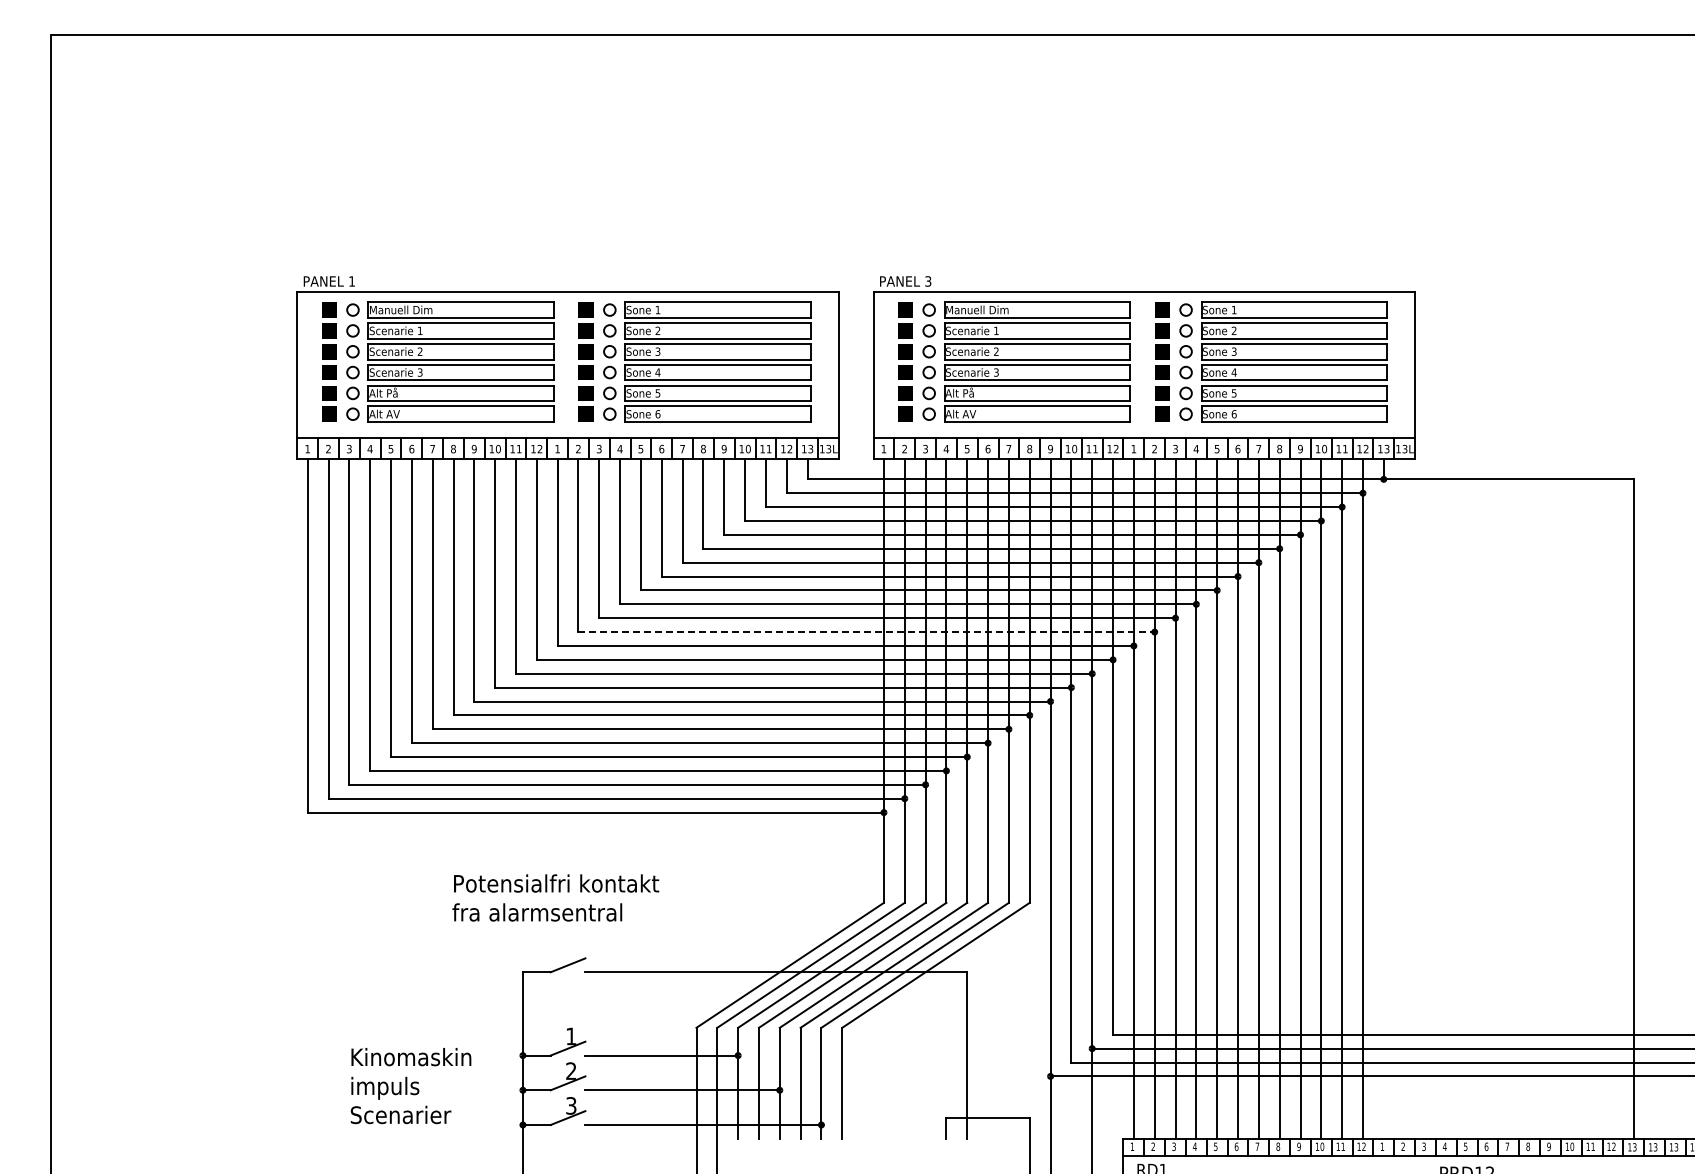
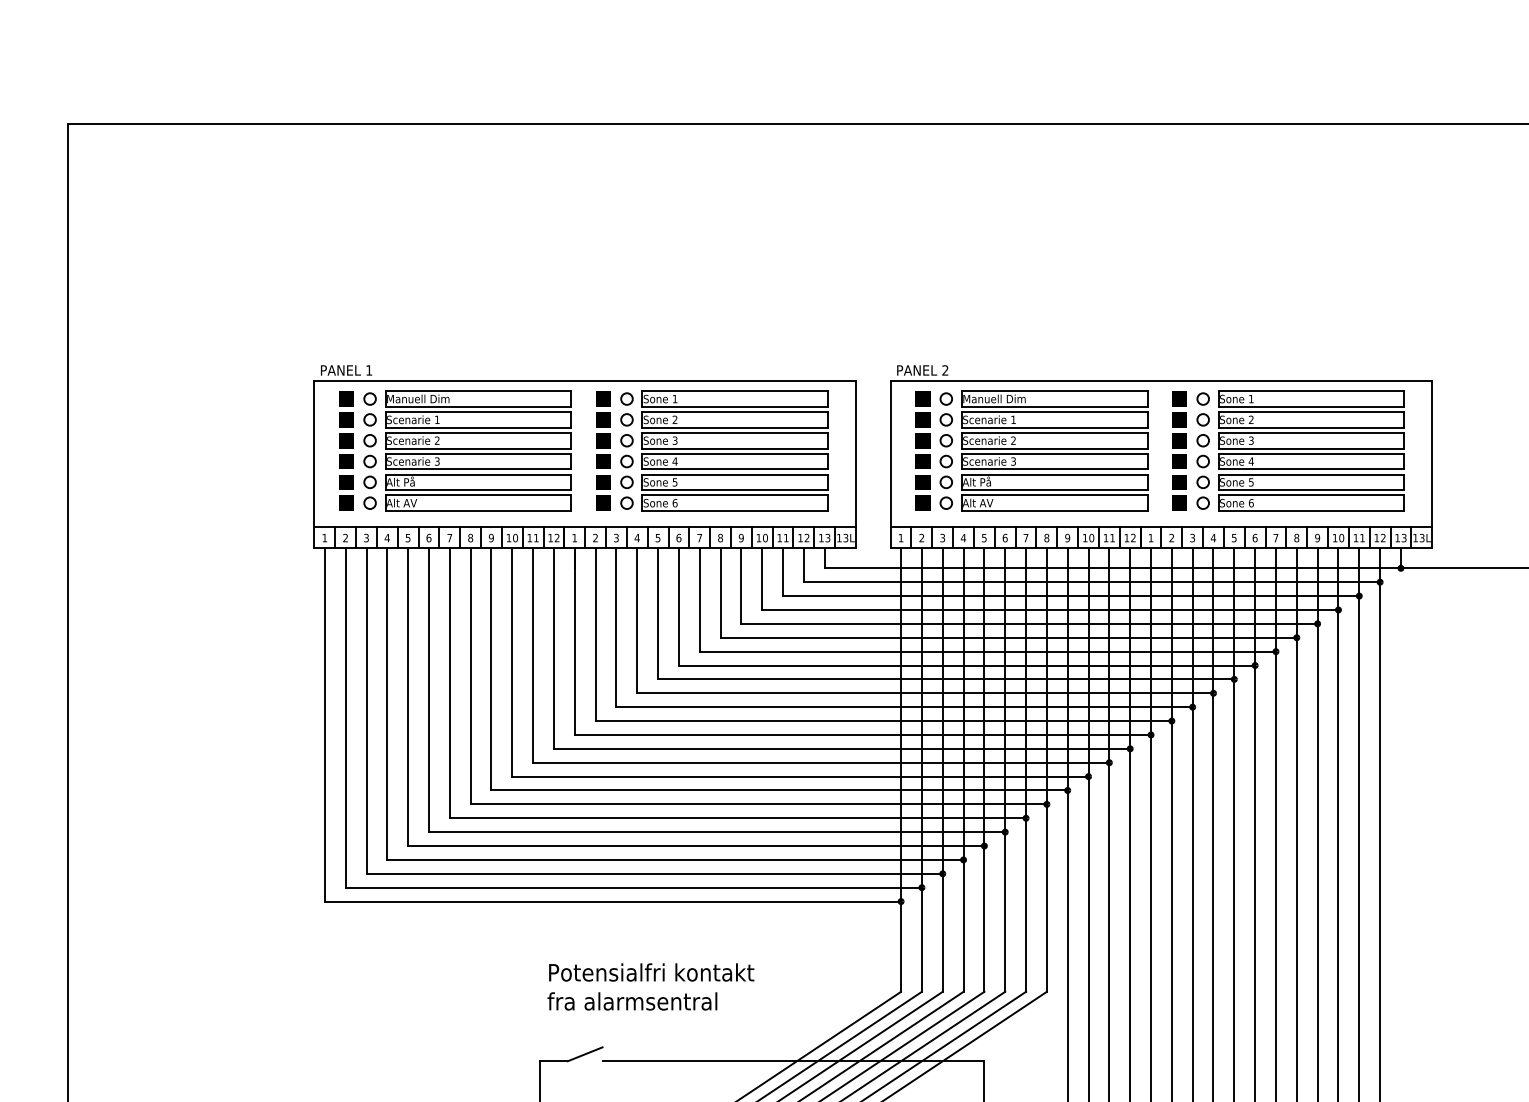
text: (928, 281) -> (945, 370), 3 -> 2
line: (867, 632) -> (884, 721), dashed -> solid
text: (555, 897) -> (650, 986), moved

